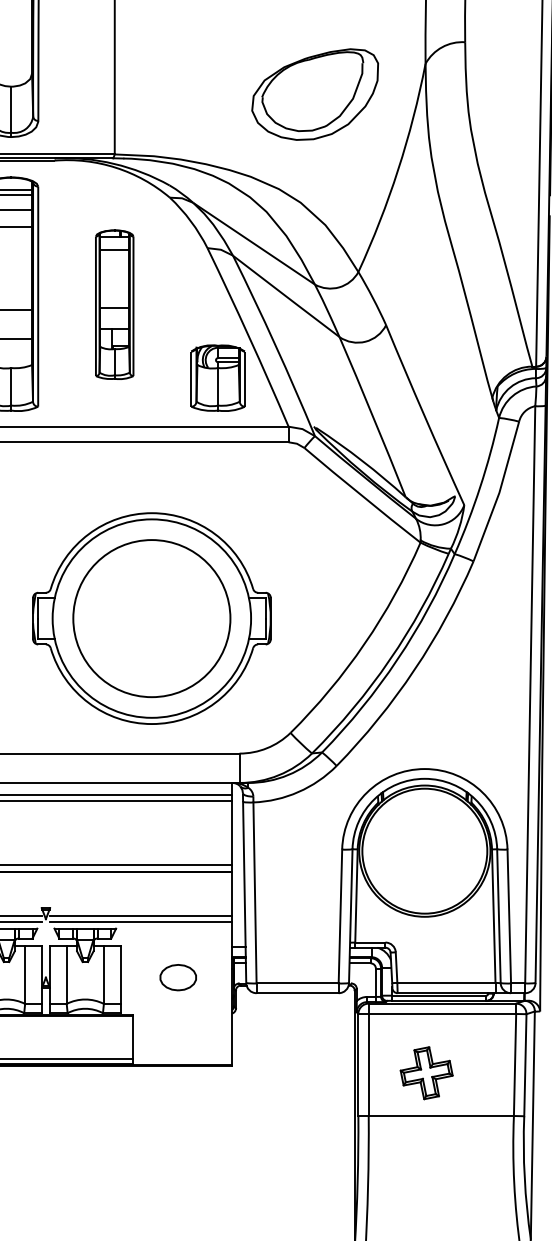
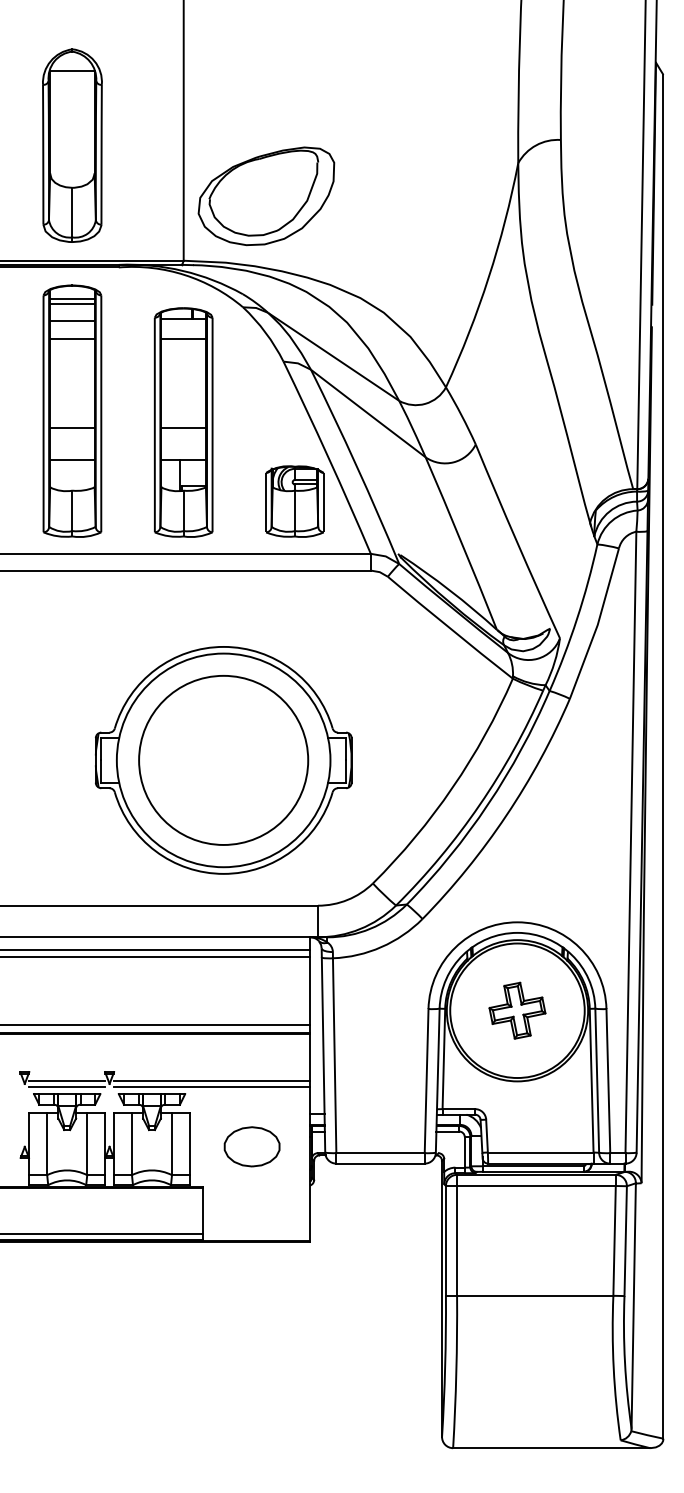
part: (315, 94) -> (266, 196), moved
part: (114, 304) -> (183, 422), size x1.43
part: (177, 977) -> (251, 1146), size x1.43
part: (426, 1072) -> (517, 1010), moved

